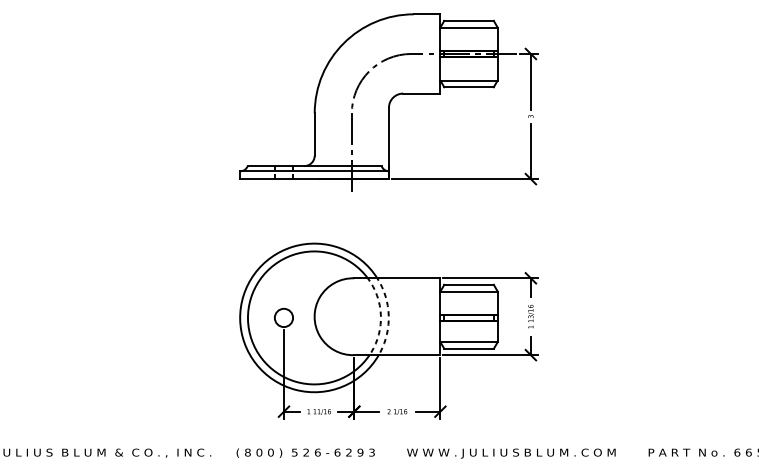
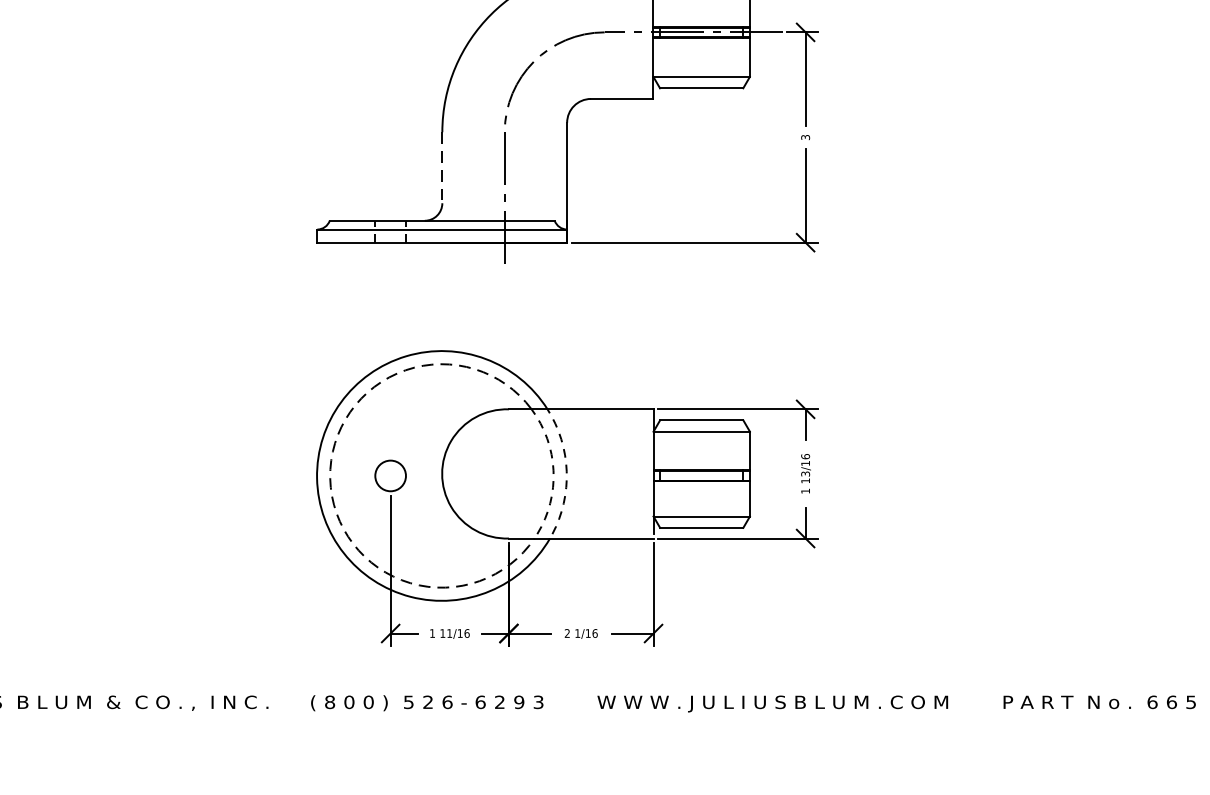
line: (314, 135) -> (441, 169), solid -> dashed
arc: (248, 319) -> (331, 478), solid -> dashed

